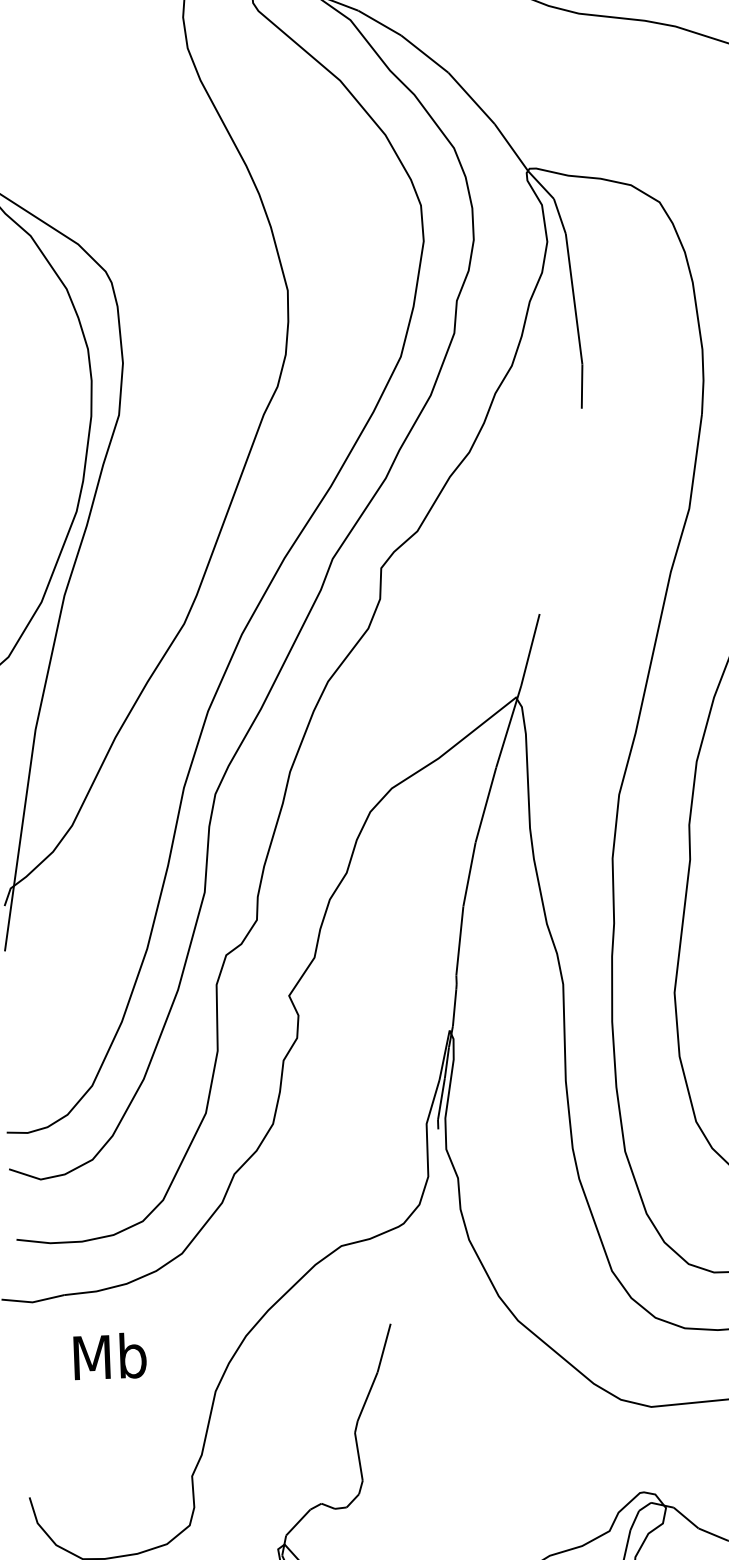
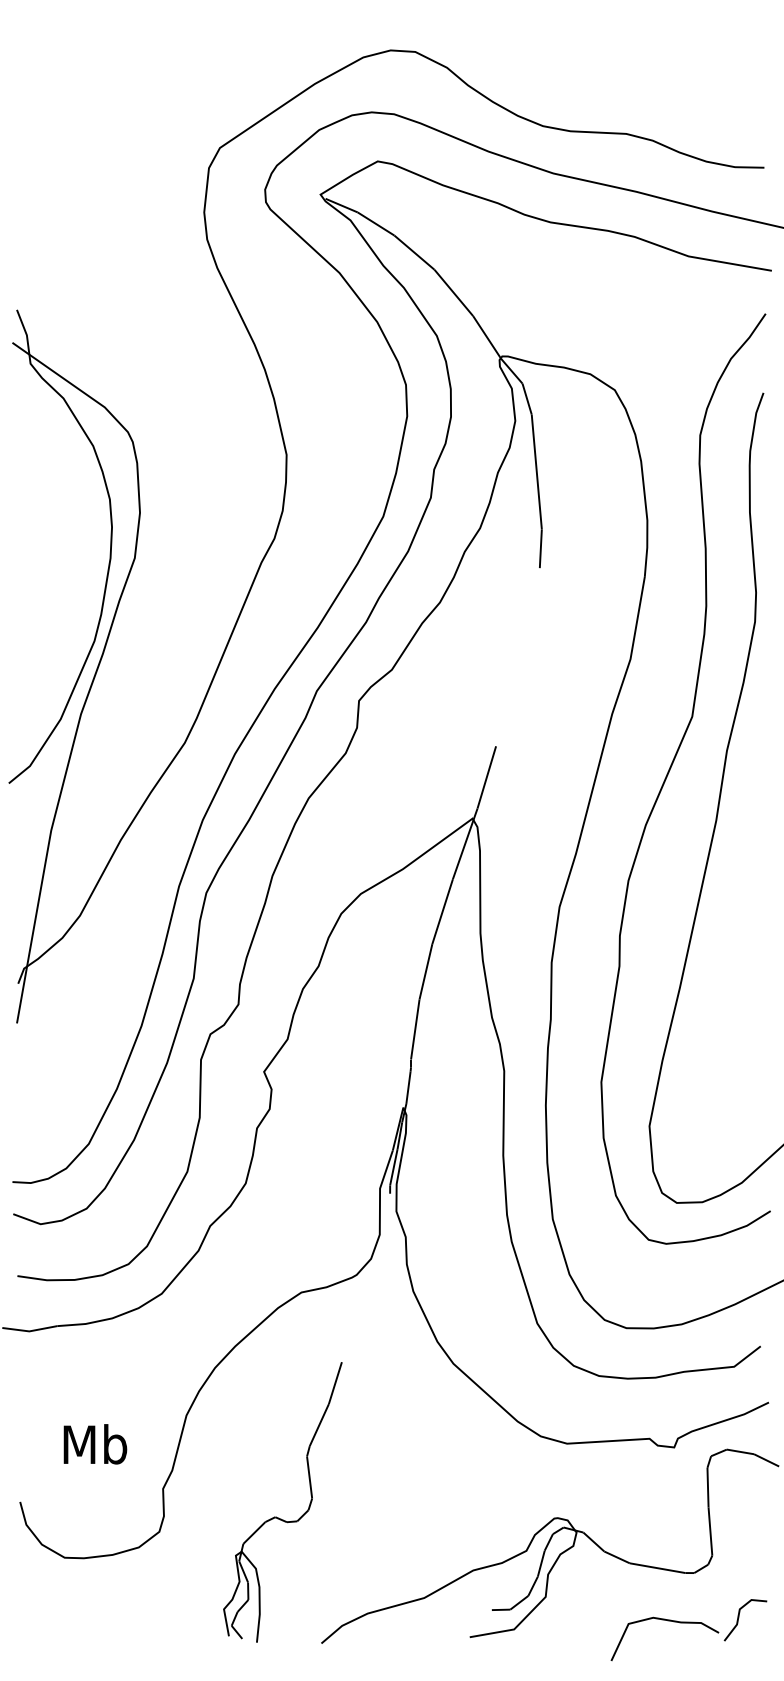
text: (110, 1356) -> (95, 1444), moved

